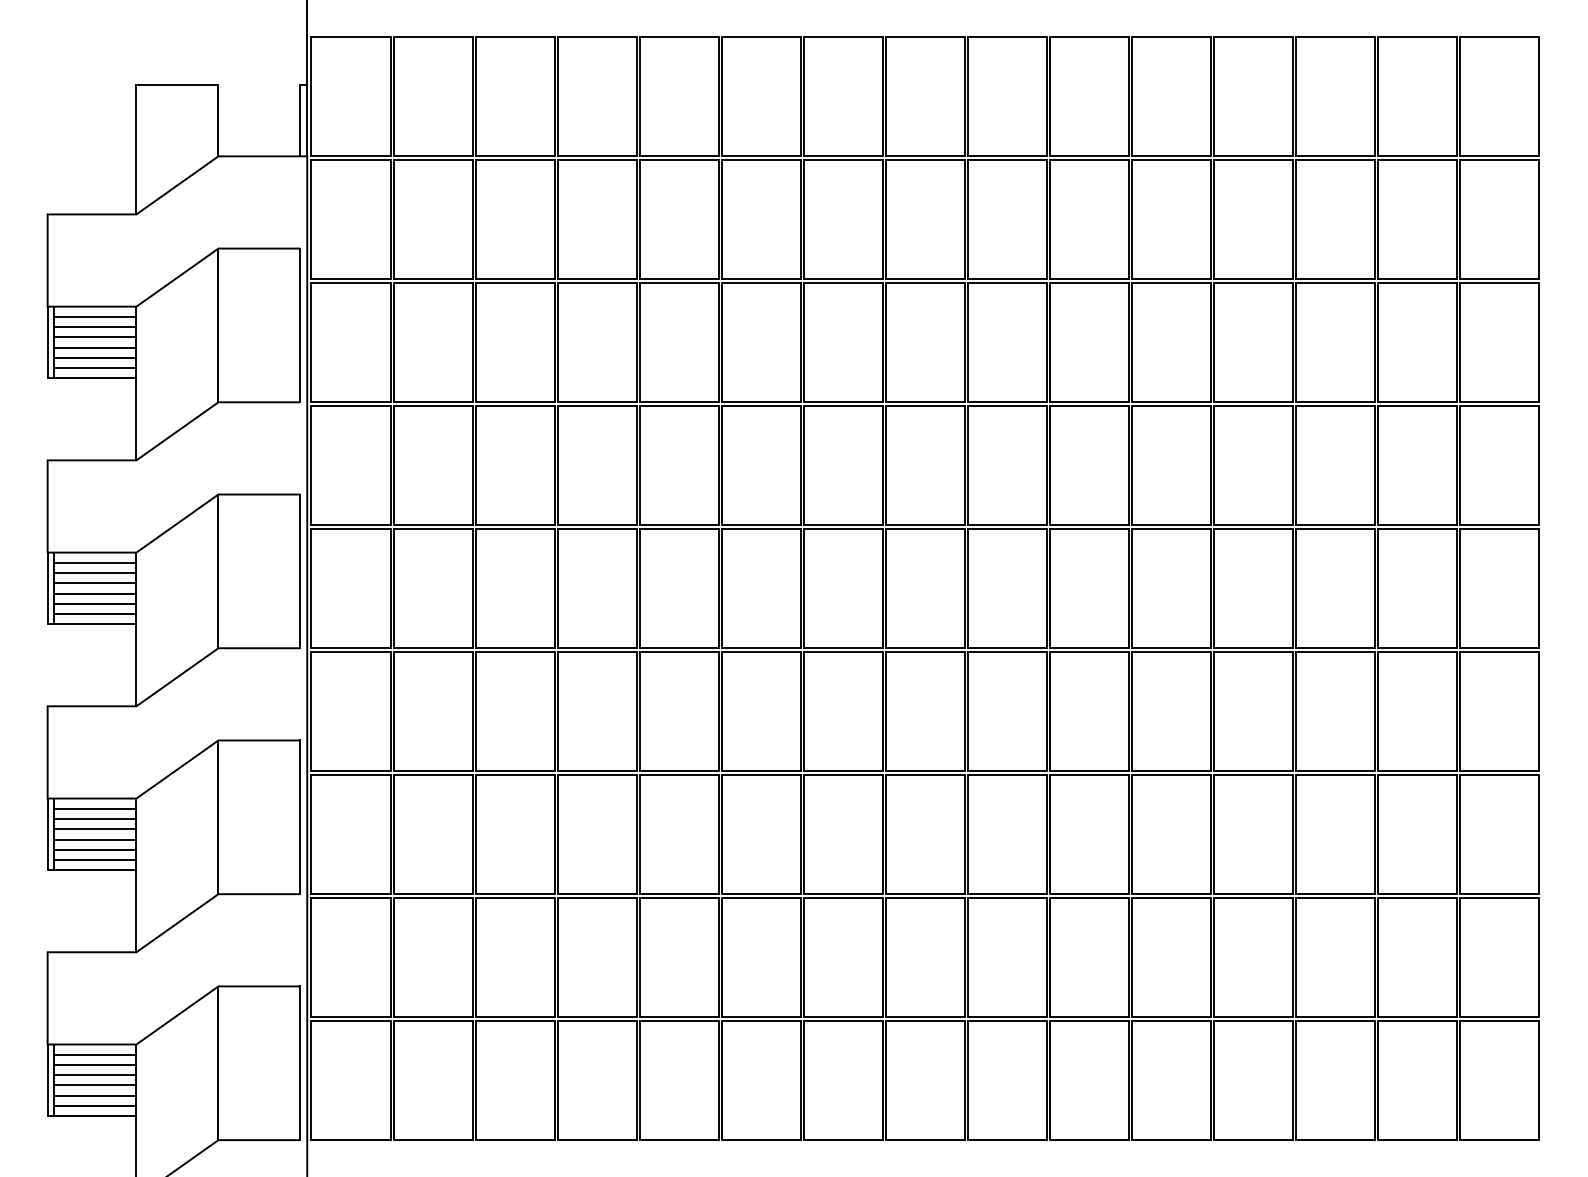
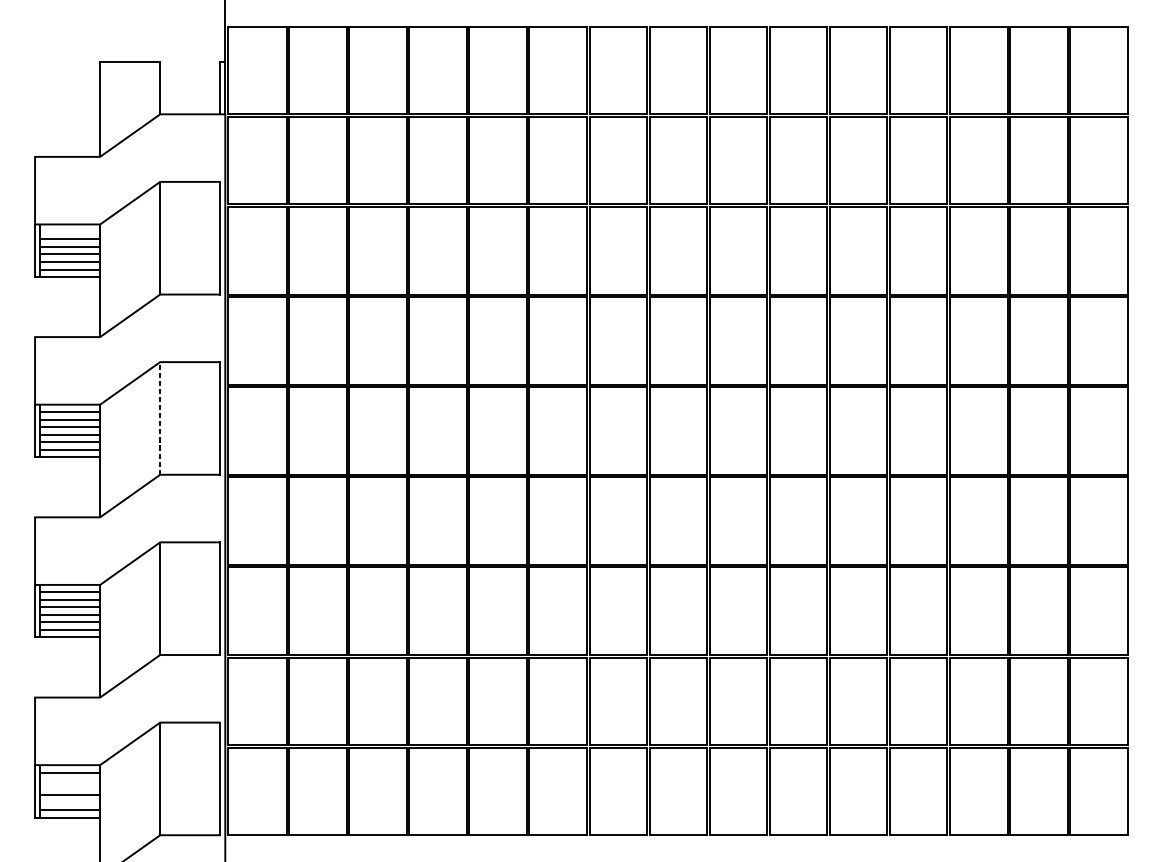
line: (95, 316) -> (70, 231), removed
line: (218, 571) -> (160, 418), solid -> dashed
line: (95, 1064) -> (70, 779), removed
line: (95, 1075) -> (70, 787), removed
line: (95, 1095) -> (70, 802), removed

